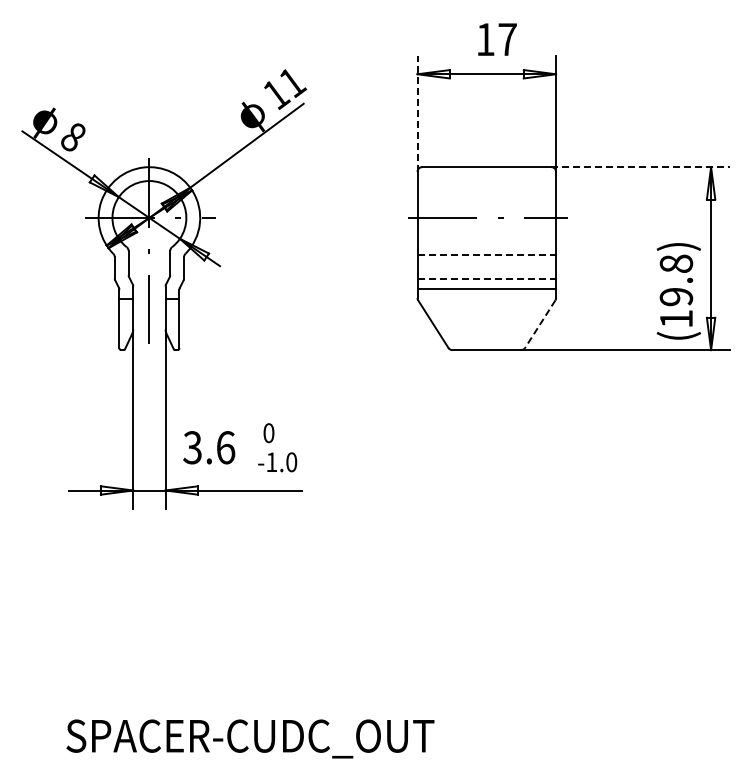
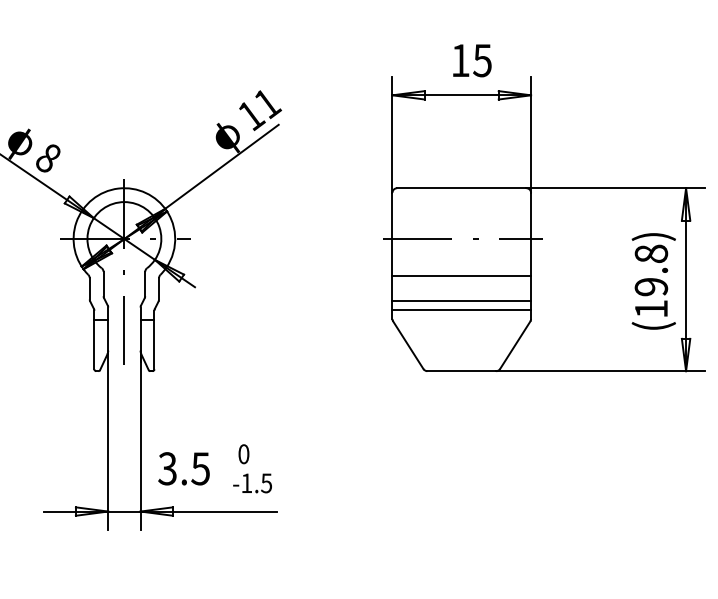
text: (507, 39) -> (482, 60), 17 -> 15
line: (417, 113) -> (392, 134), dashed -> solid
line: (641, 167) -> (616, 188), dashed -> solid
line: (487, 255) -> (462, 276), dashed -> solid
line: (487, 279) -> (462, 300), dashed -> solid
text: (678, 291) -> (653, 281), moved
line: (539, 324) -> (514, 345), dashed -> solid
text: (225, 447) -> (200, 468), 3.6 -> 3.5
text: (291, 462) -> (266, 483), -1.0 -> -1.5

